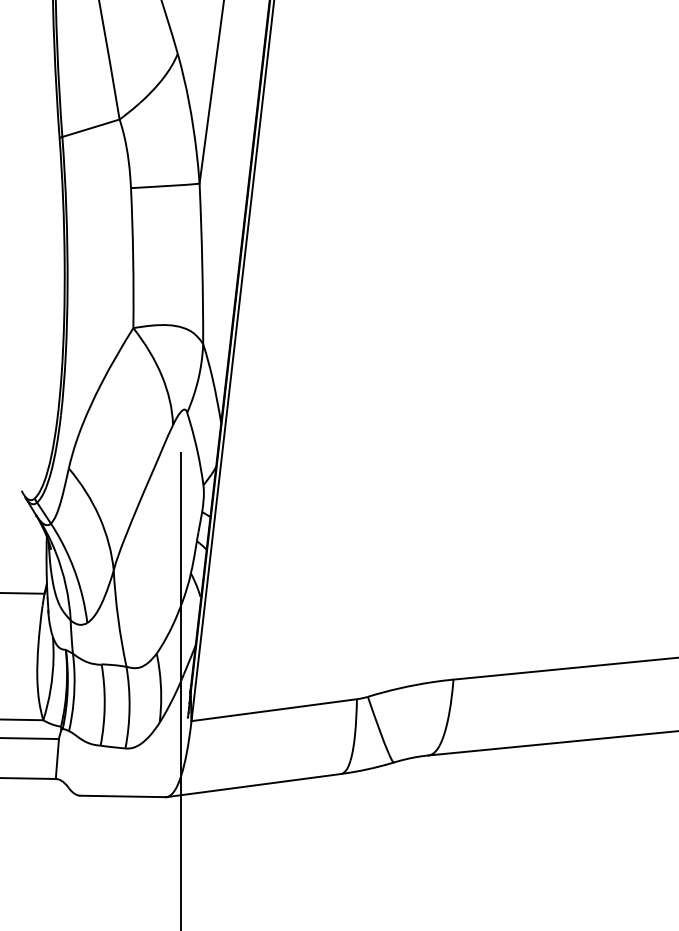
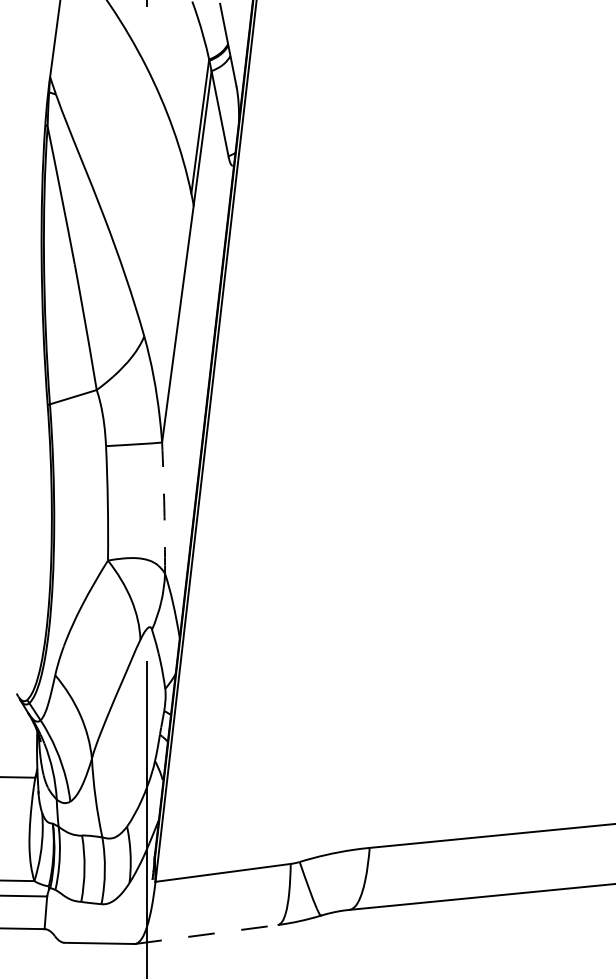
arc: (202, 264) -> (164, 508), solid -> dashed
line: (253, 785) -> (206, 934), solid -> dashed

